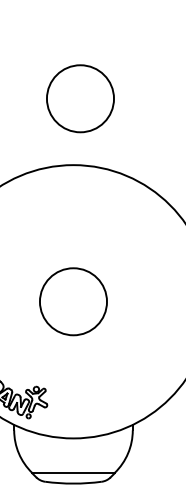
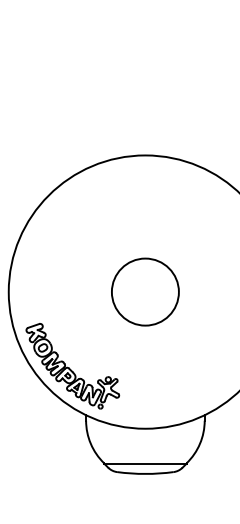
circle: (80, 98) -> (152, 88), removed

